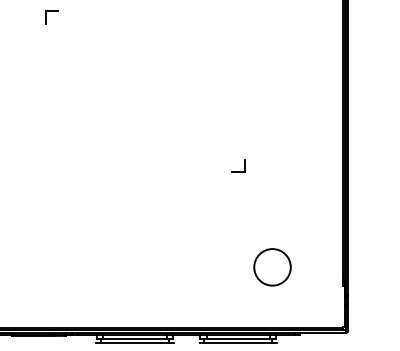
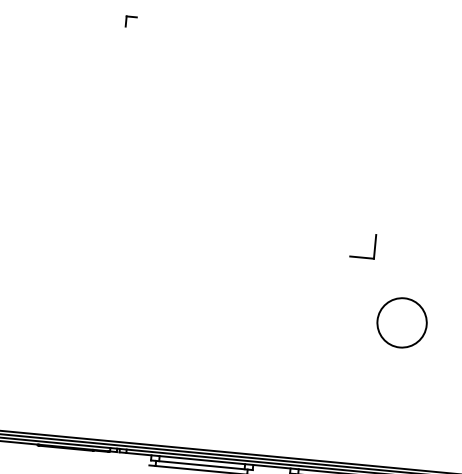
part: (51, 17) -> (130, 22), size x0.6
part: (238, 165) -> (363, 244), size x1.4
circle: (272, 267) -> (402, 323), moved

